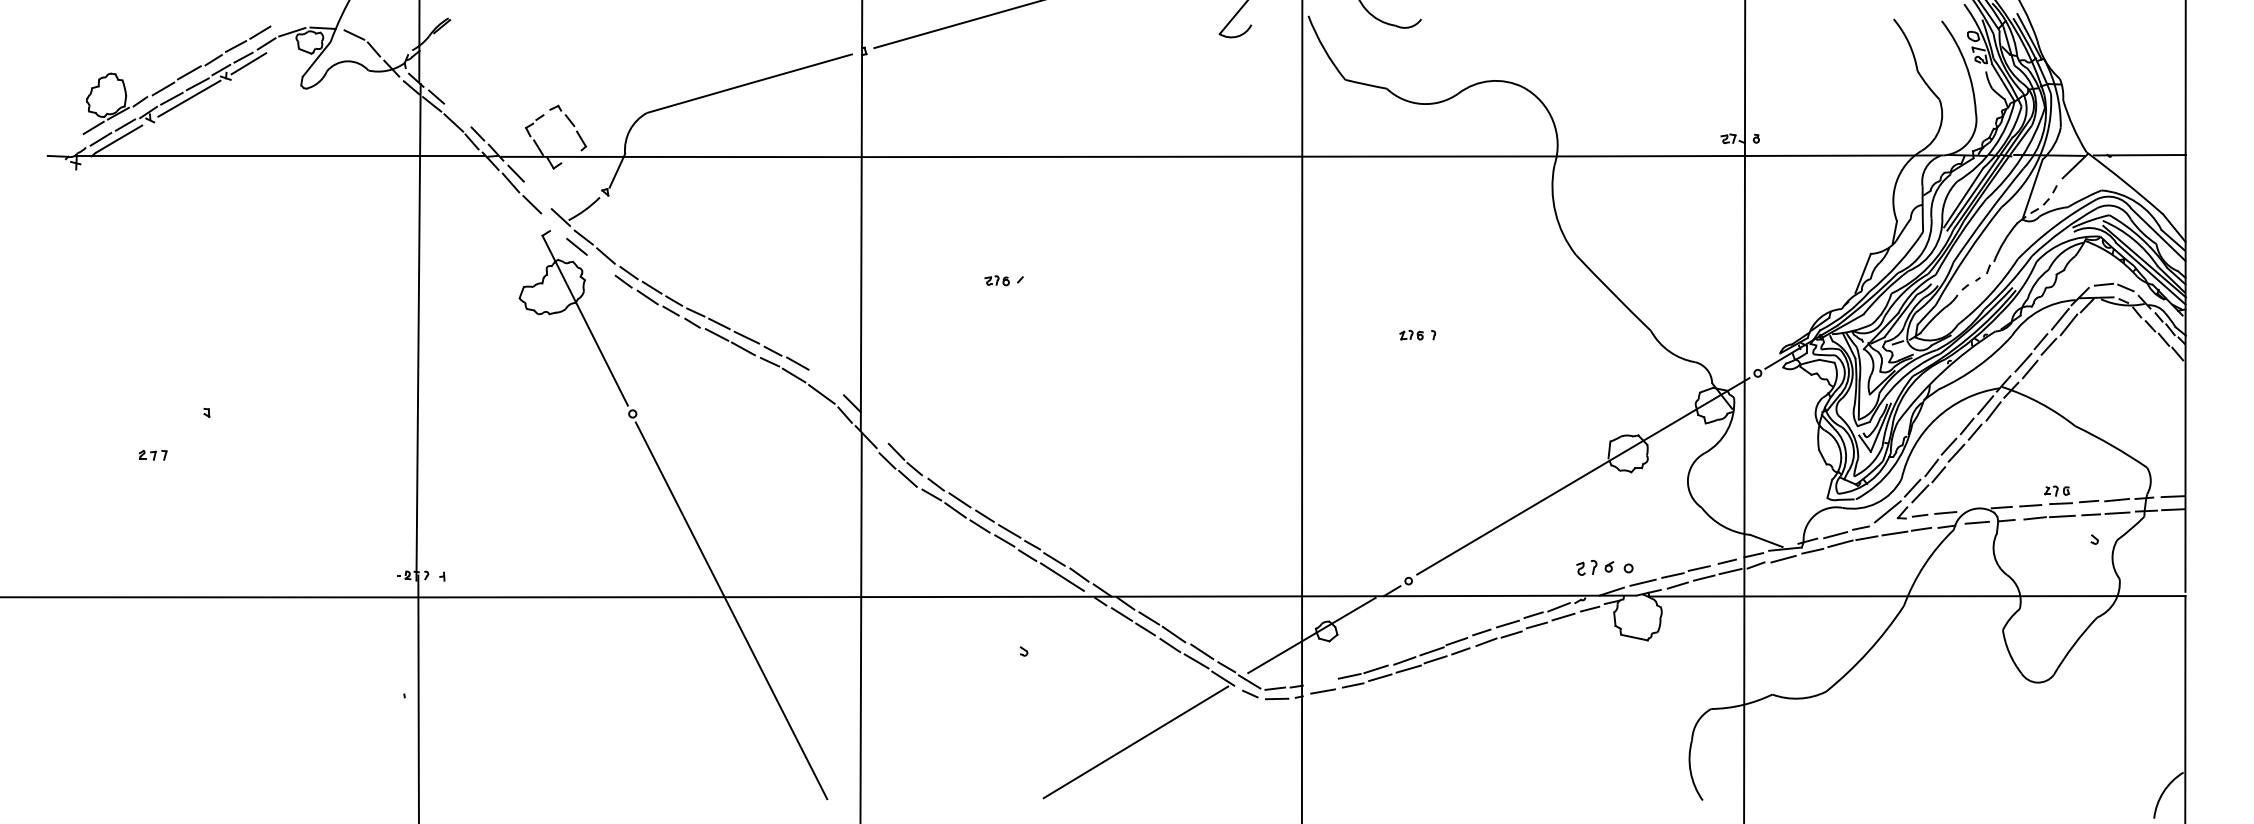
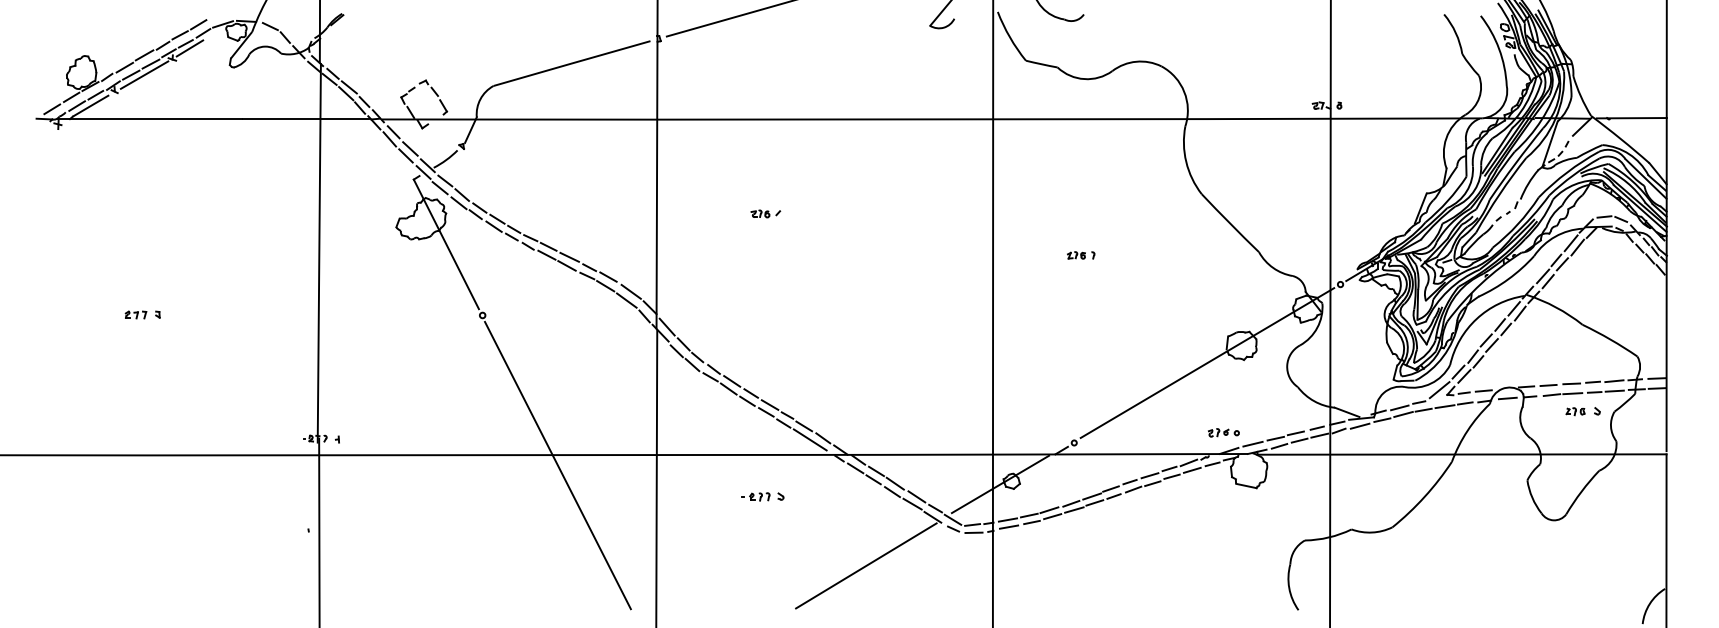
line: (457, 114) -> (349, 87), added
line: (68, 143) -> (52, 109), added
line: (537, 195) -> (410, 148), added
line: (555, 226) -> (423, 172), added
line: (601, 266) -> (458, 203), added
line: (827, 382) -> (631, 291), added
line: (874, 429) -> (666, 327), added
part: (153, 454) -> (136, 314), moved
part: (2057, 490) -> (1575, 411), moved
part: (1604, 567) -> (1223, 432), size x0.71
part: (990, 651) -> (755, 496), added
line: (1321, 682) -> (1007, 520), added

